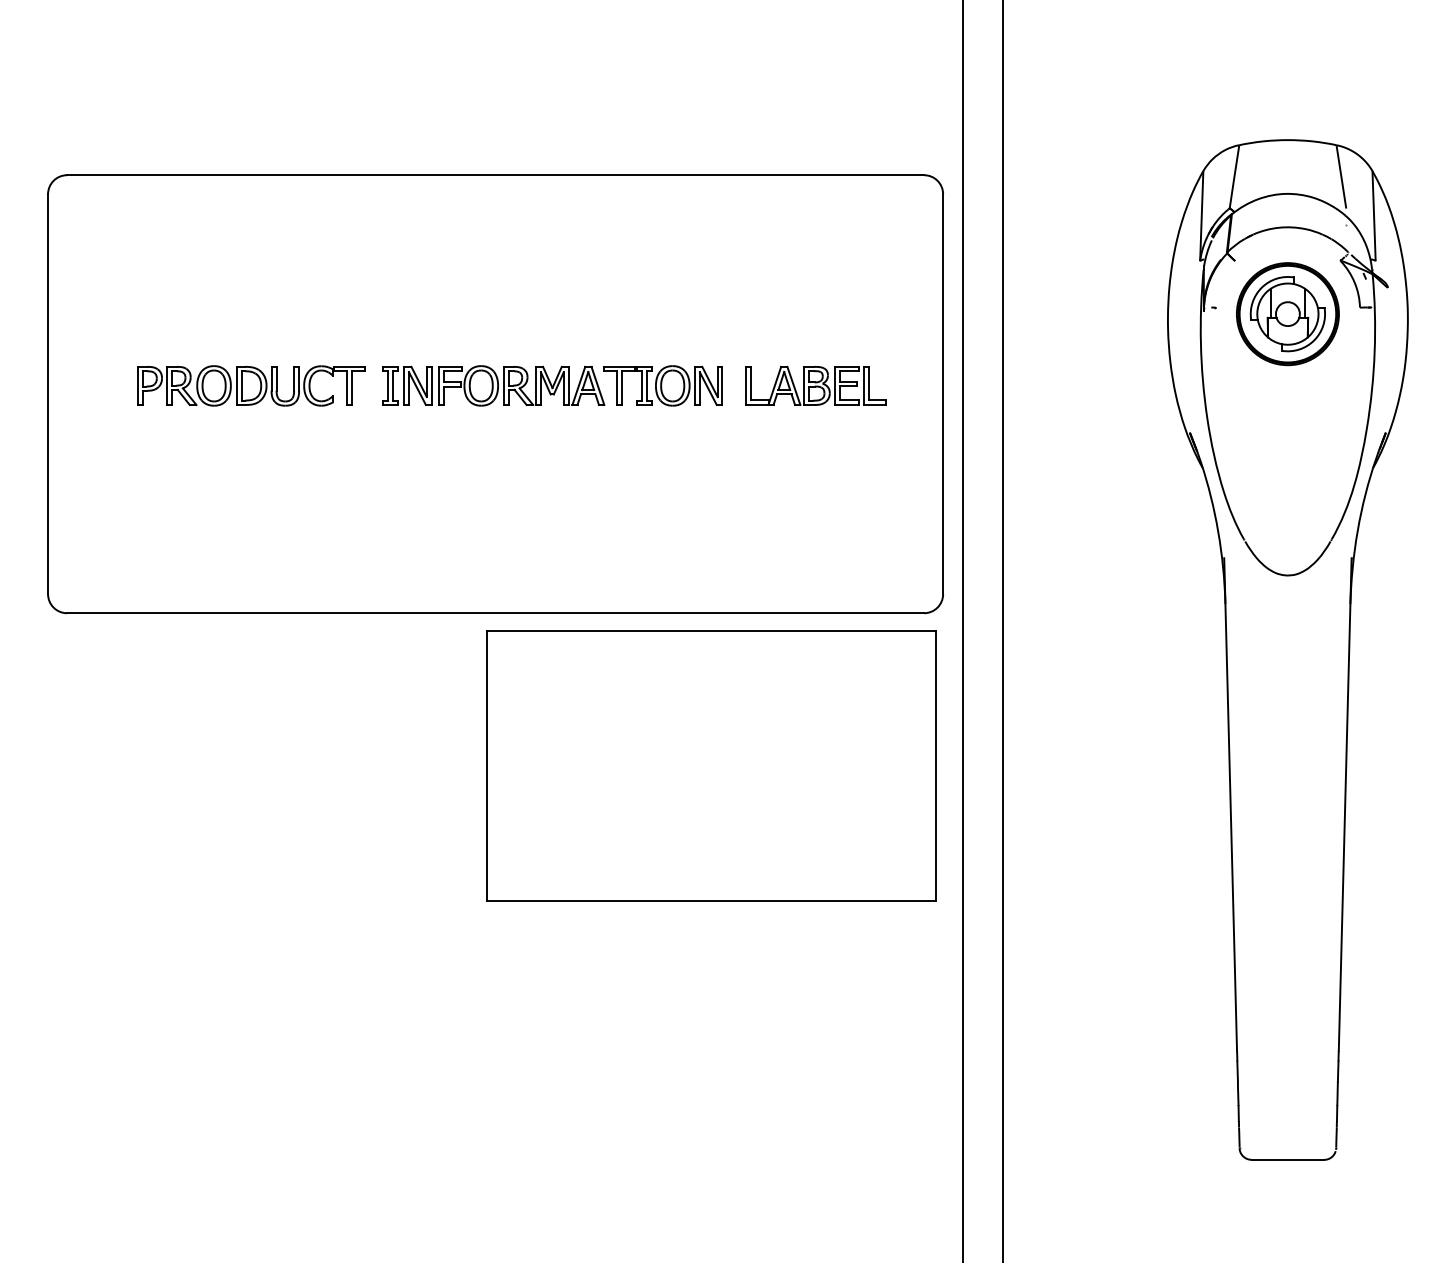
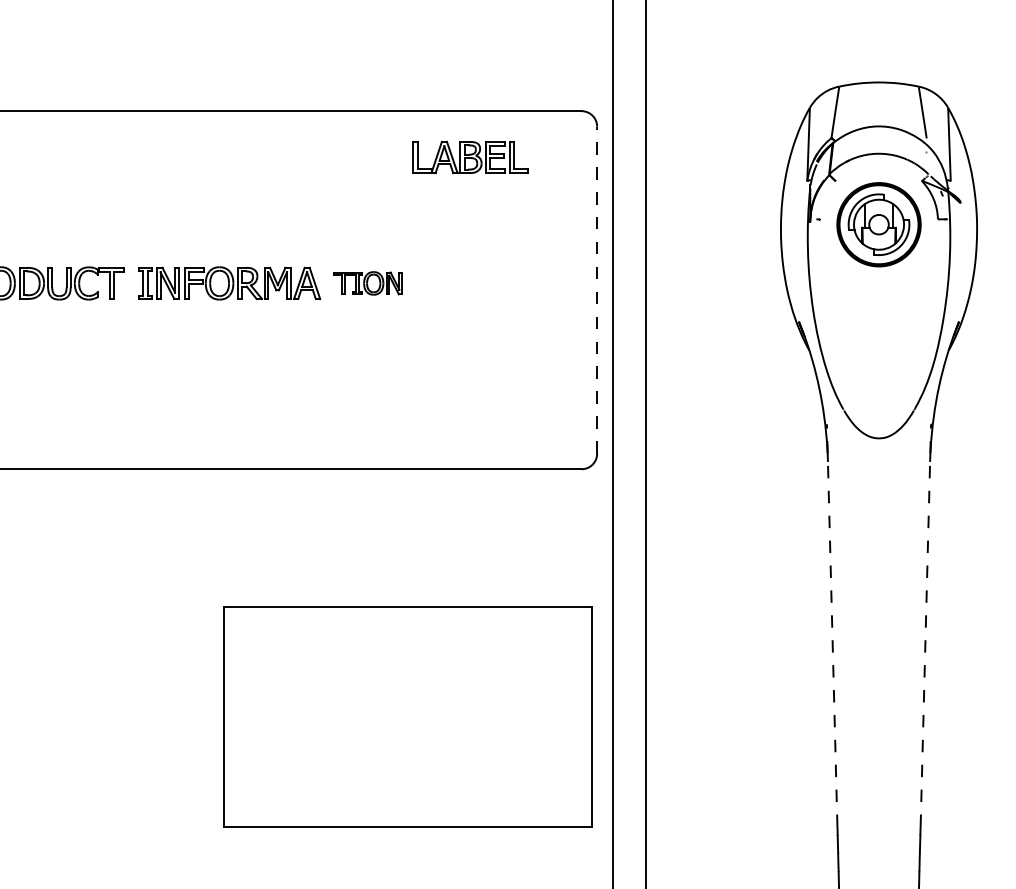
part: (662, 385) -> (367, 283), size x0.7
part: (815, 385) -> (469, 157), moved
line: (943, 394) -> (597, 290), solid -> dashed
part: (711, 765) -> (407, 716), moved
line: (1230, 804) -> (832, 625), solid -> dashed
line: (1345, 804) -> (926, 625), solid -> dashed

